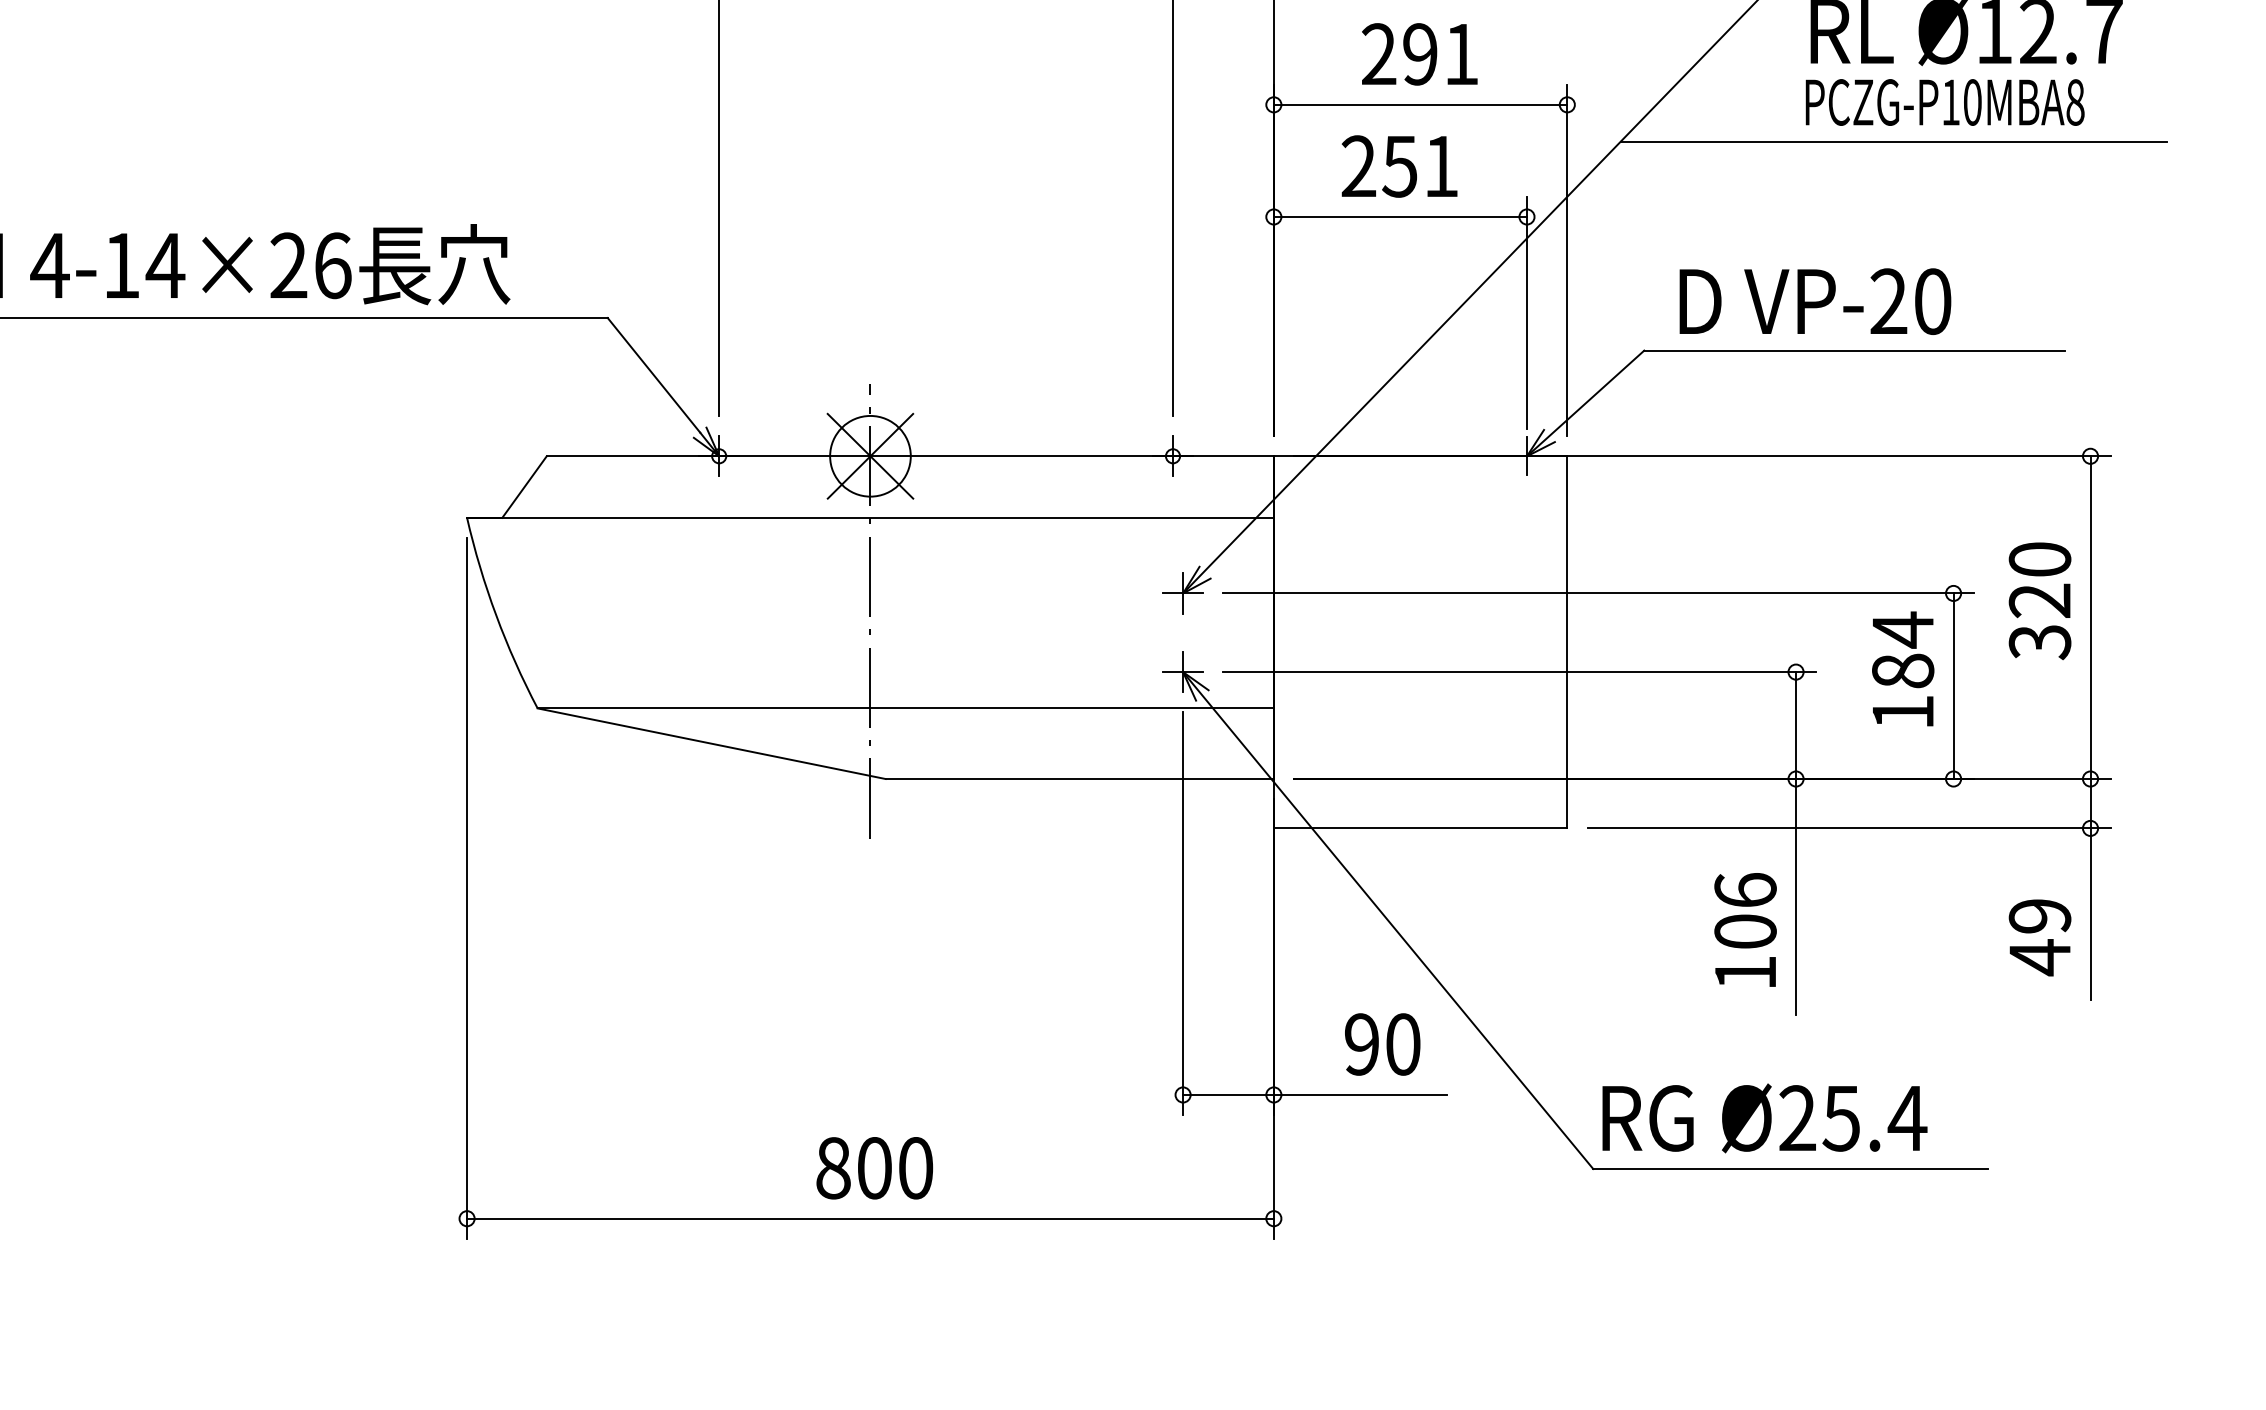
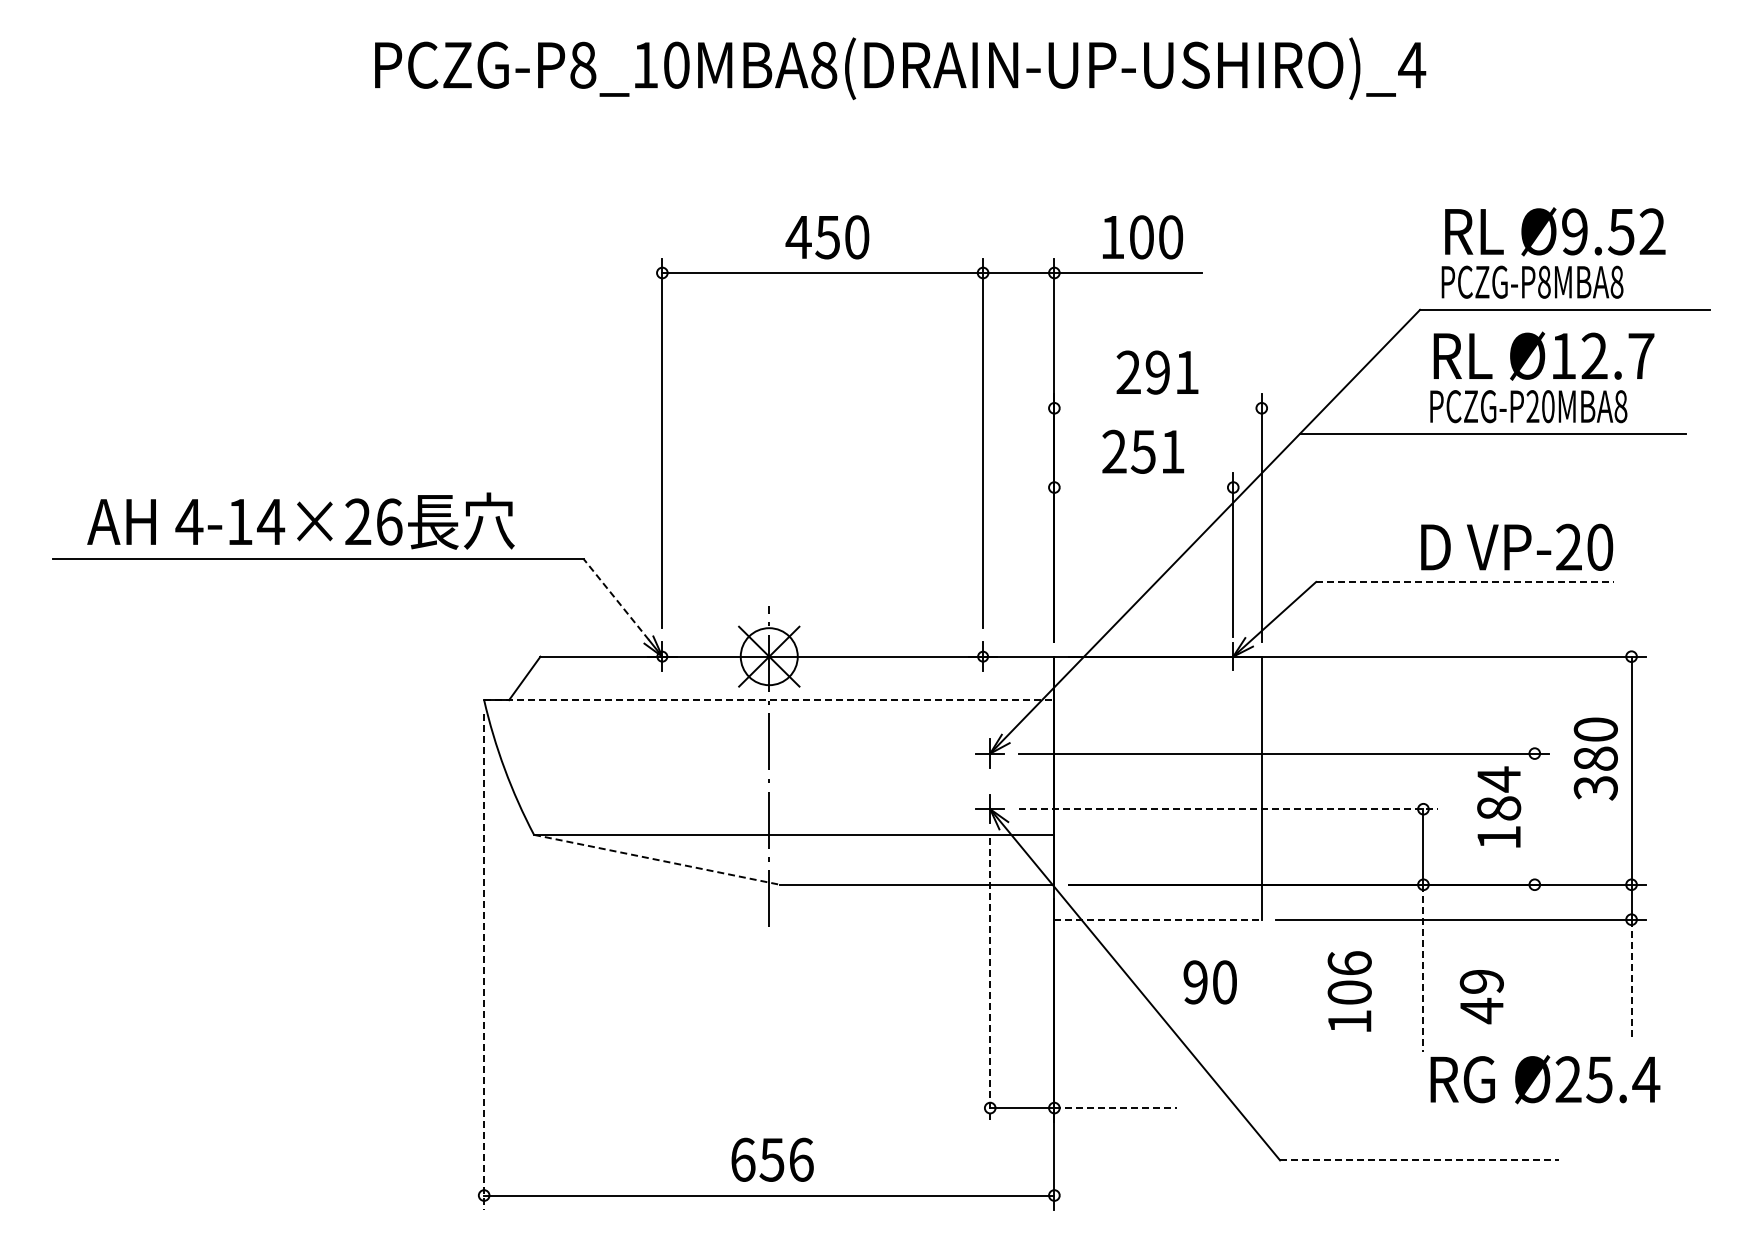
text: (1950, 102) -> (1532, 406), PCZG-P10MBA8 -> PCZG-P20MBA8
line: (1419, 105) -> (1157, 408), removed
line: (1399, 216) -> (1143, 487), removed
text: (1815, 300) -> (1517, 546), moved
line: (1854, 349) -> (1464, 581), solid -> dashed
line: (652, 375) -> (615, 599), solid -> dashed
line: (870, 518) -> (769, 700), solid -> dashed
text: (2039, 600) -> (1595, 758), 320 -> 380
line: (1520, 672) -> (1228, 809), solid -> dashed
line: (1953, 685) -> (1534, 818), removed
line: (712, 743) -> (657, 859), solid -> dashed
line: (1421, 828) -> (1158, 919), solid -> dashed
line: (467, 888) -> (484, 962), solid -> dashed
line: (1796, 897) -> (1423, 968), solid -> dashed
line: (1183, 914) -> (990, 980), solid -> dashed
line: (2090, 914) -> (1631, 980), solid -> dashed
text: (1745, 930) -> (1349, 991), moved
text: (2039, 938) -> (1481, 997), moved
text: (1381, 1044) -> (1209, 982), moved
line: (1361, 1095) -> (1116, 1108), solid -> dashed
text: (1765, 1118) -> (1545, 1079), moved
text: (875, 1167) -> (772, 1159), 800 -> 656
line: (1790, 1169) -> (1419, 1160), solid -> dashed

